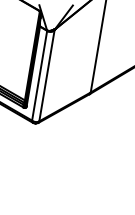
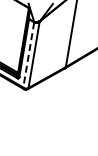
line: (39, 76) -> (28, 55), solid -> dashed

